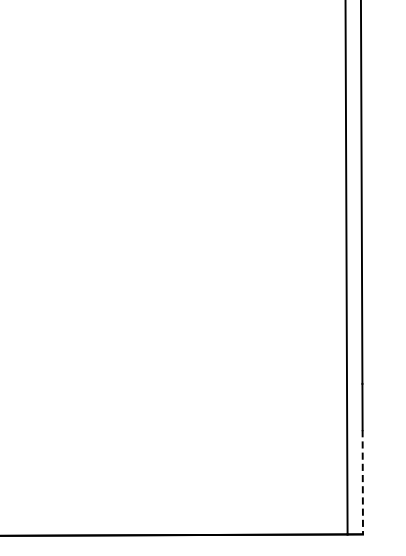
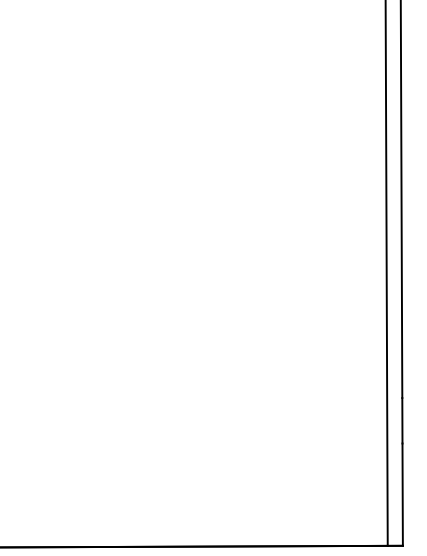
line: (362, 483) -> (402, 495), dashed -> solid

